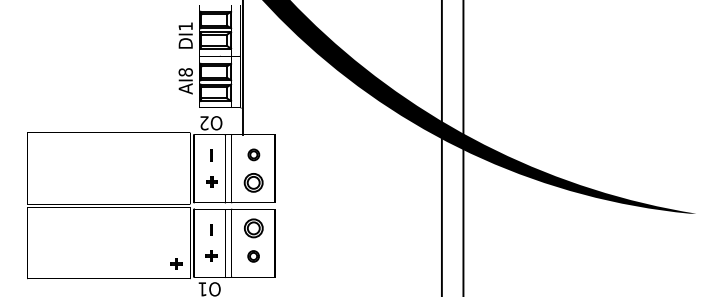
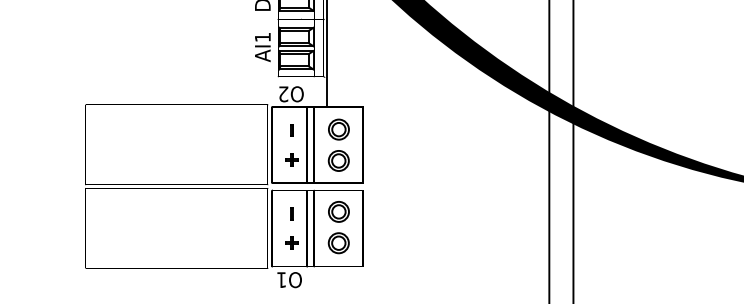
text: (185, 72) -> (262, 37), AI8 -> AI1
part: (253, 154) -> (338, 129), size x1.67
part: (253, 256) -> (338, 243), size x1.67
part: (176, 263) -> (252, 251), removed

